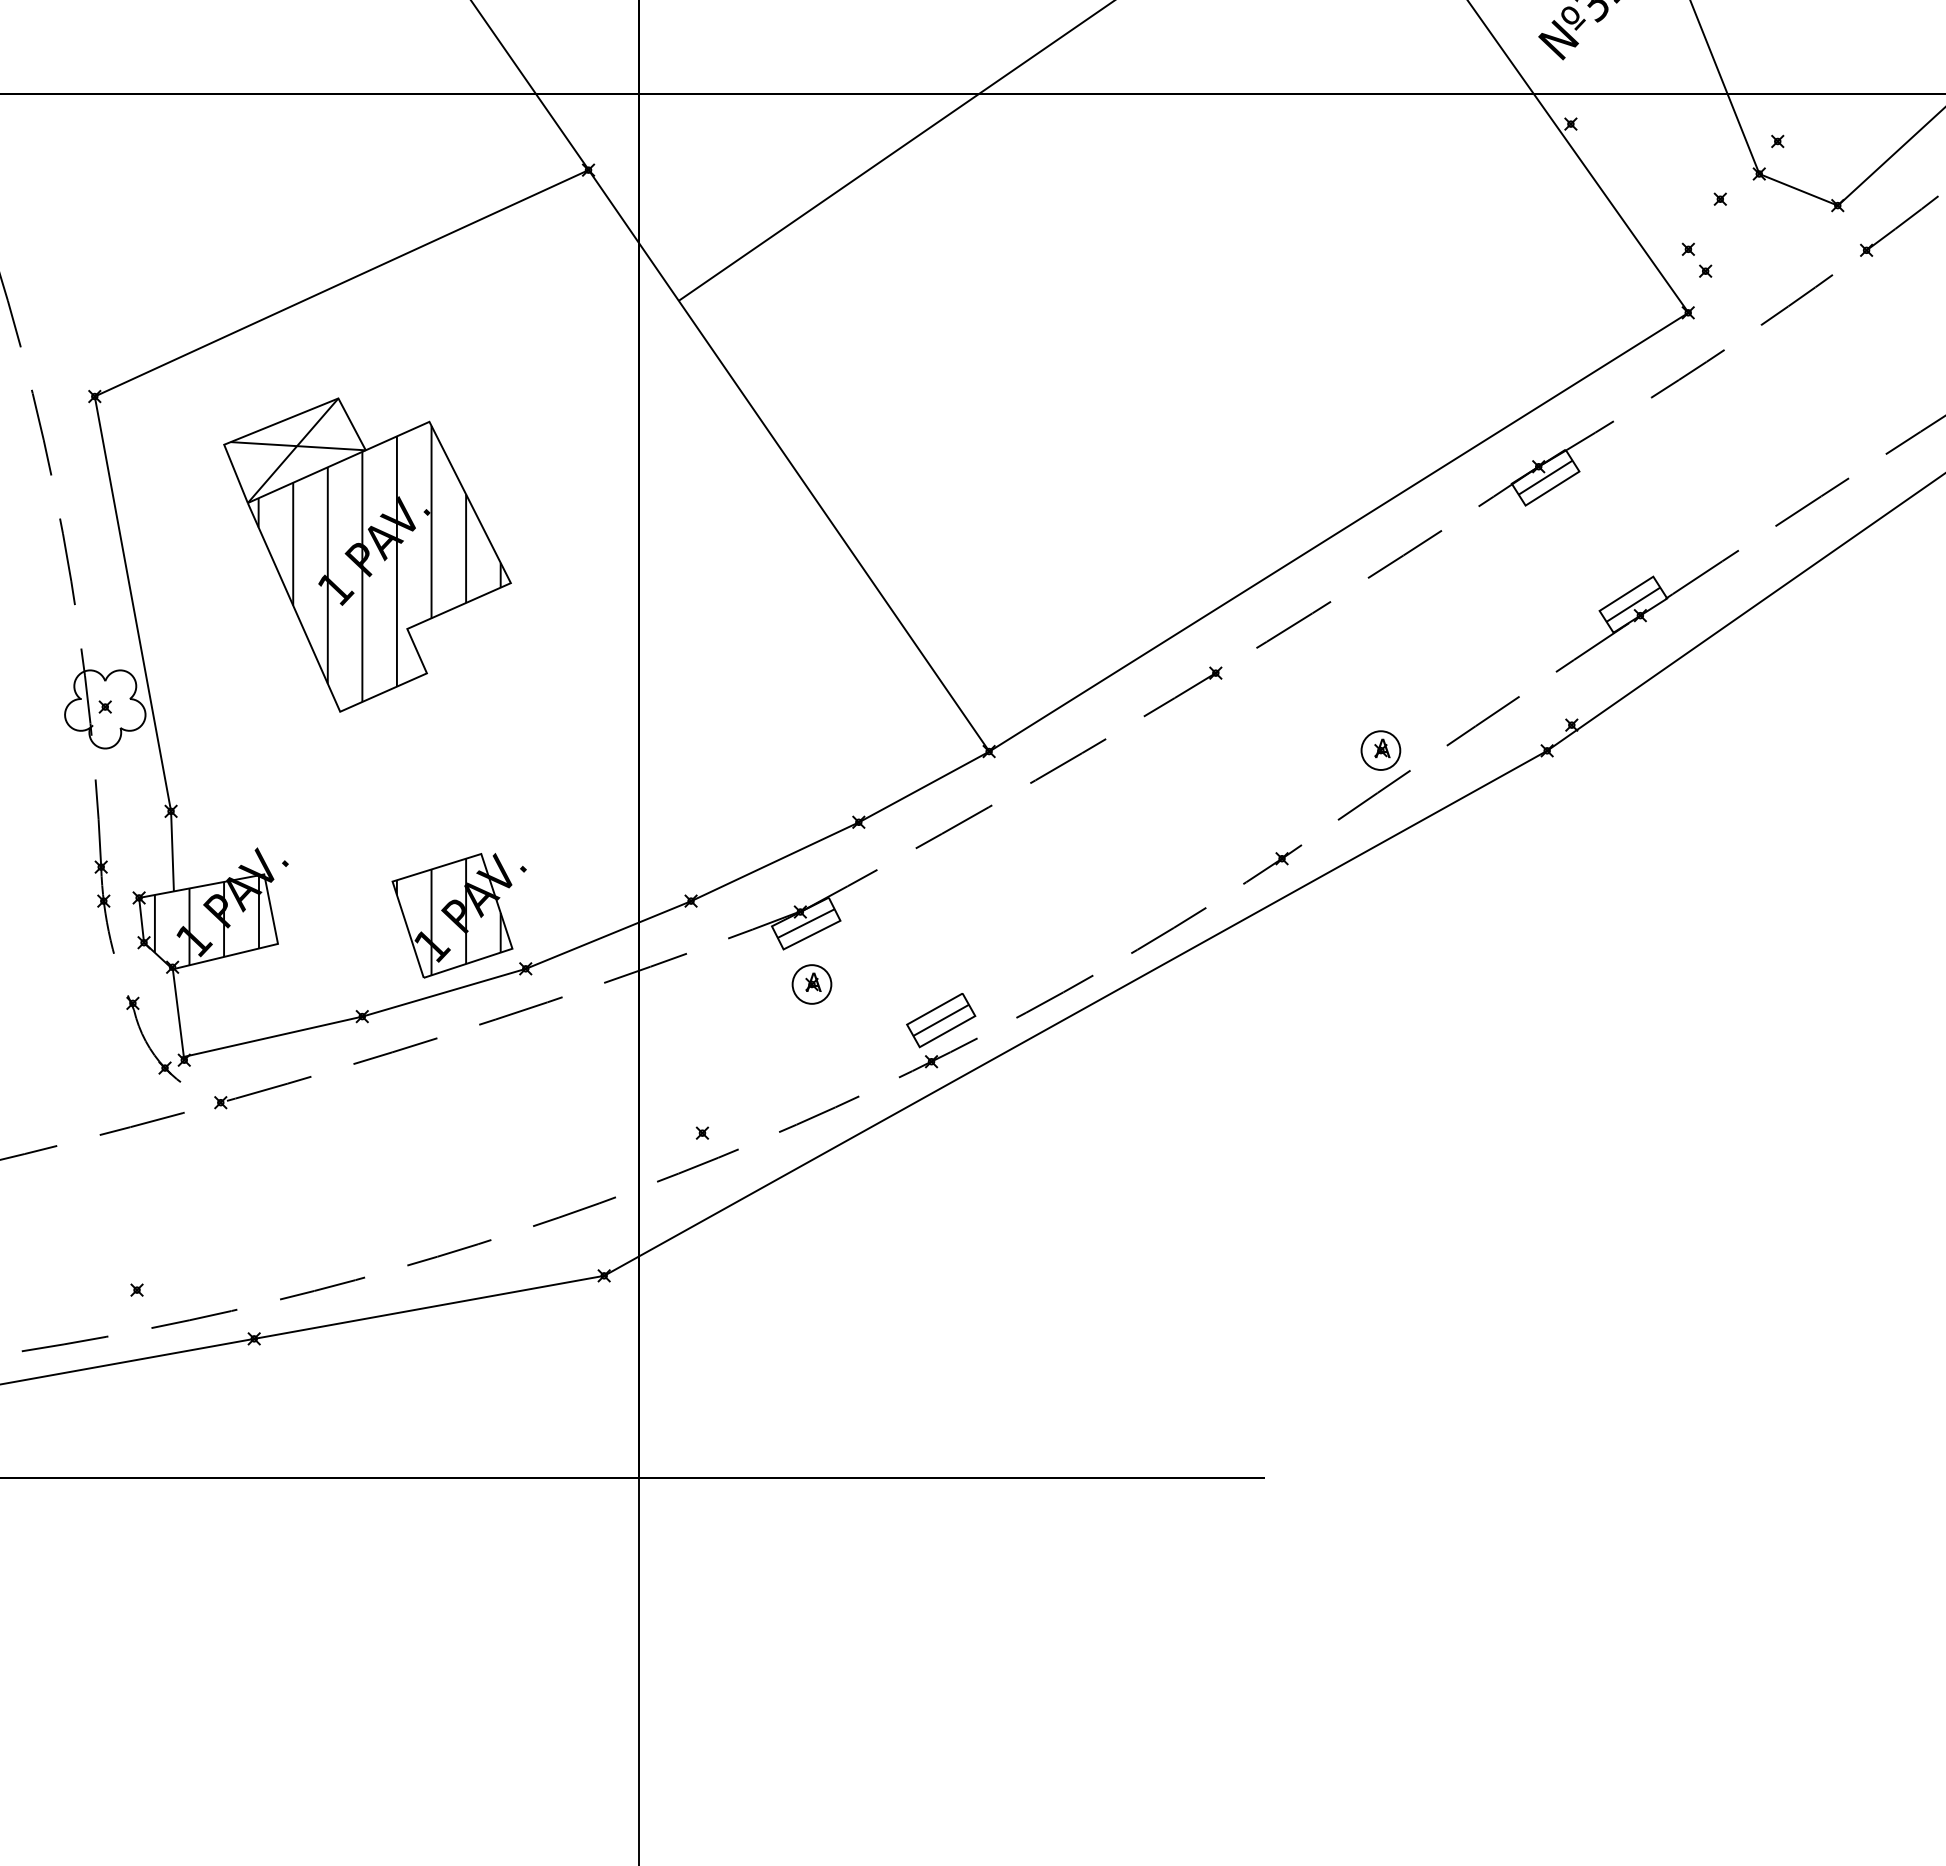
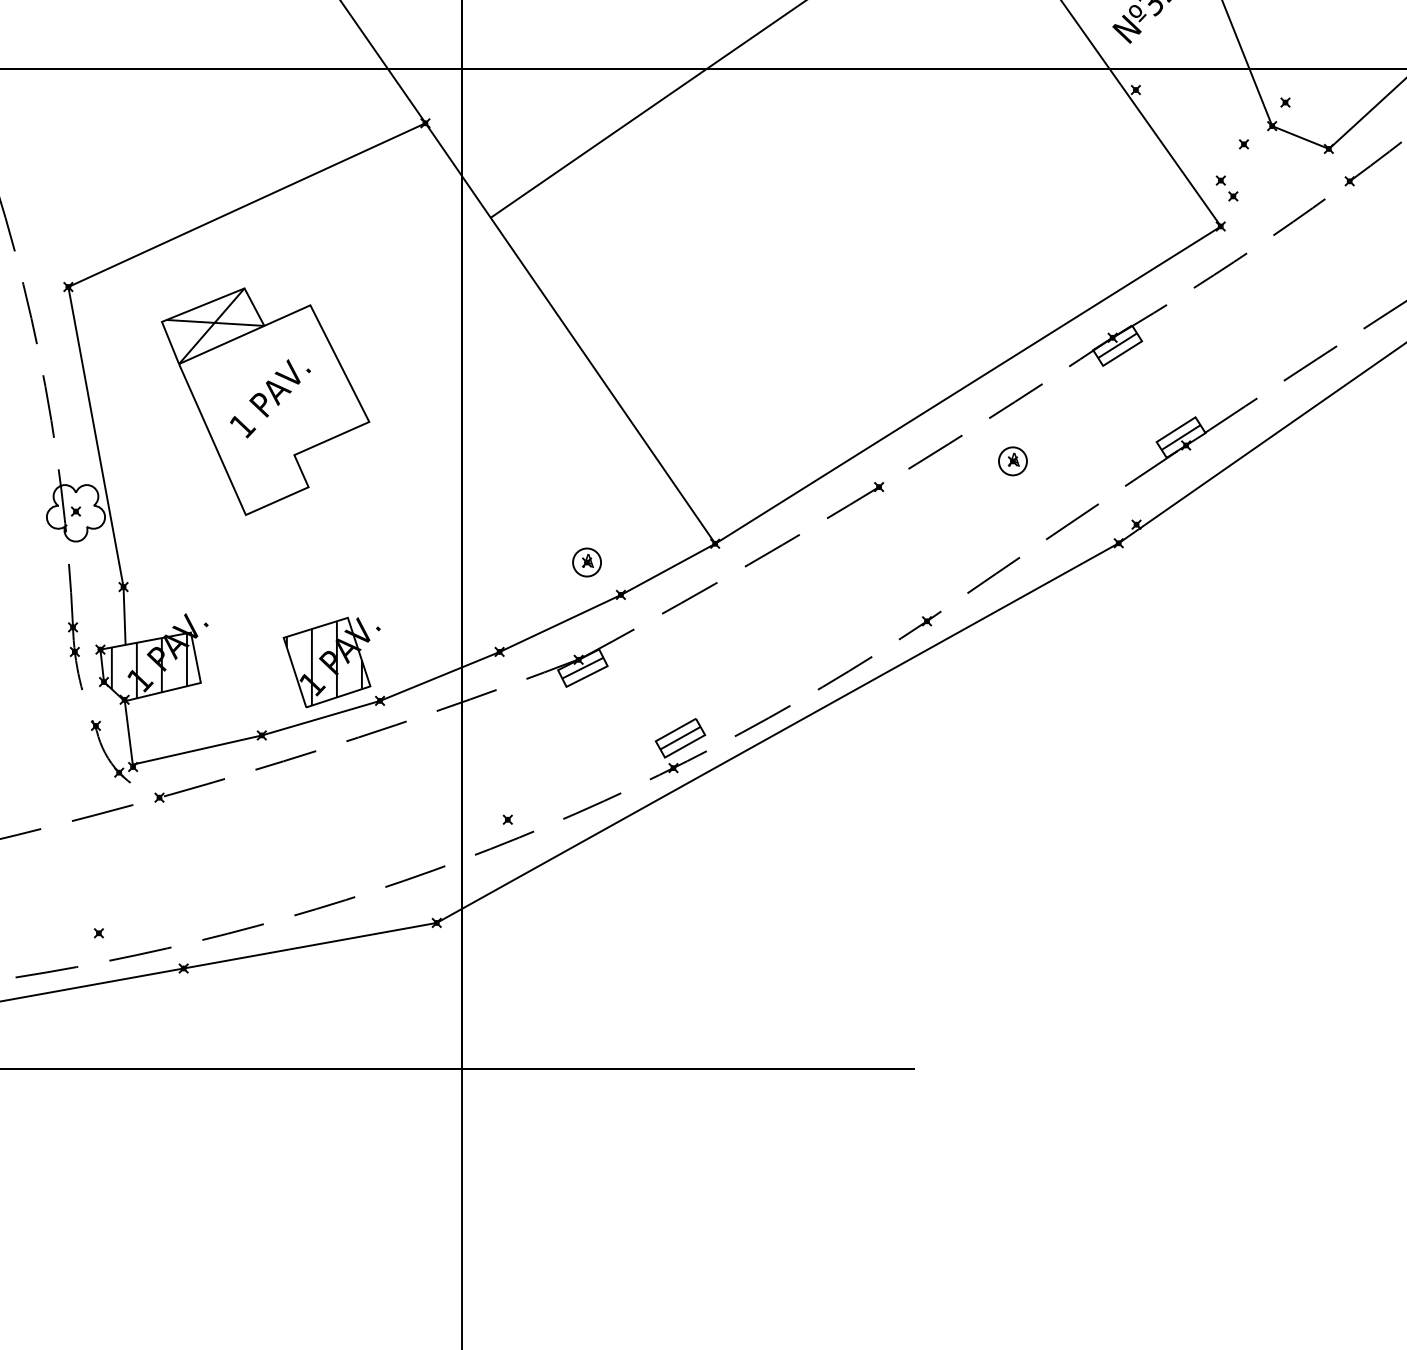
hatch: (379, 563) -> (274, 407), removed
part: (1380, 750) -> (1012, 461), moved
part: (811, 984) -> (586, 562), moved

